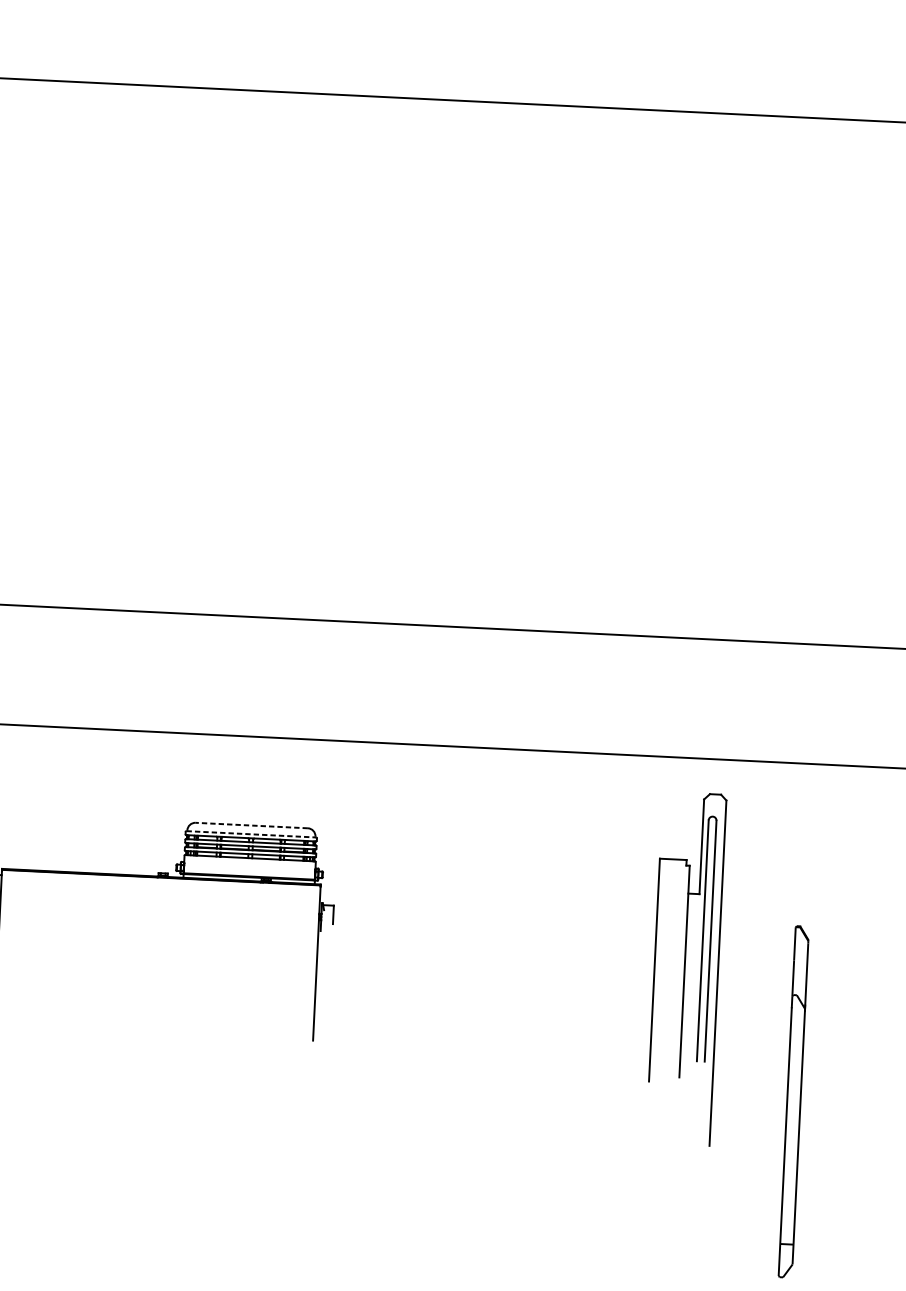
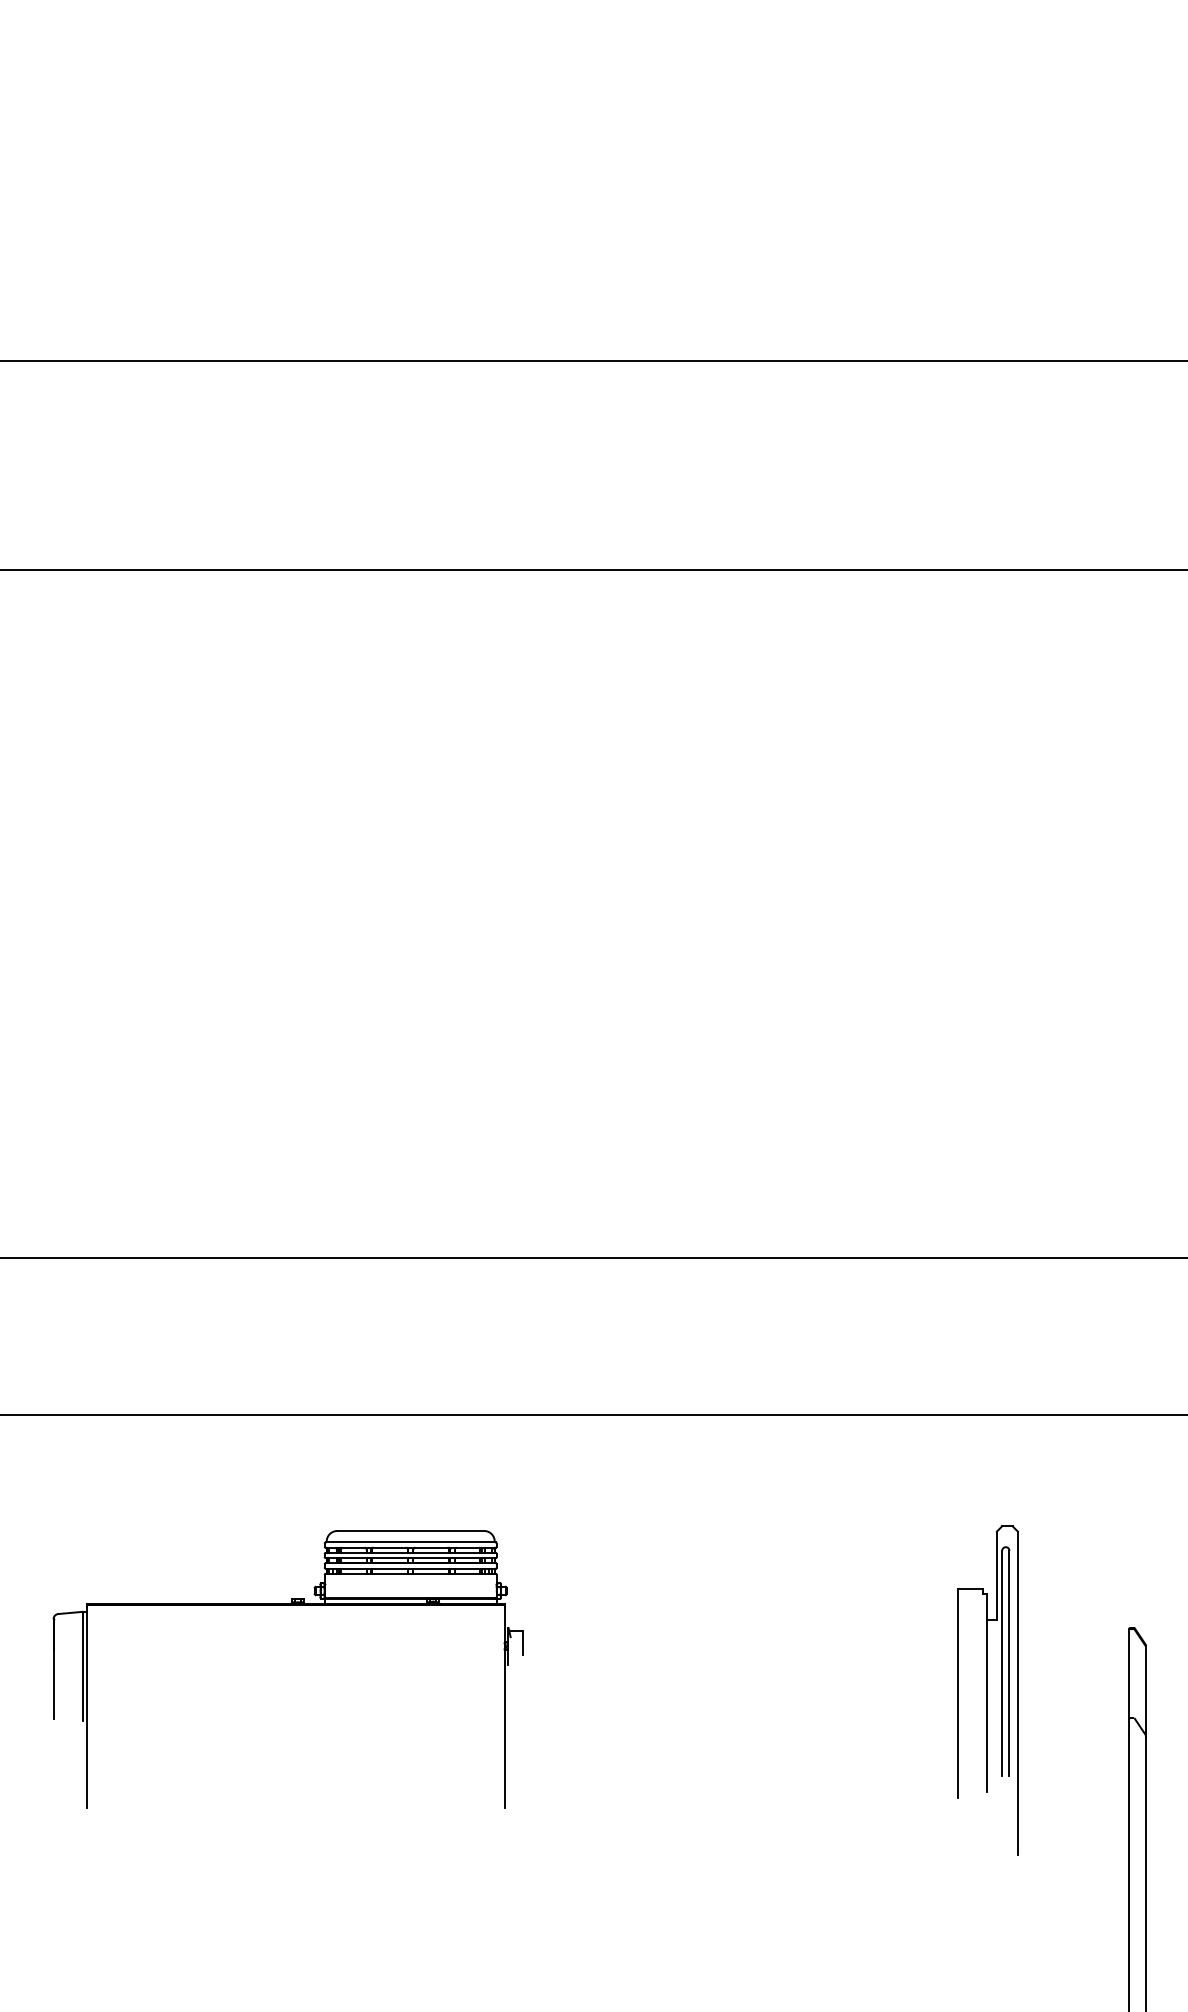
line: (251, 825) -> (410, 1531), dashed -> solid
line: (251, 834) -> (411, 1542), dashed -> solid
part: (685, 968) -> (987, 1690), size x0.71

